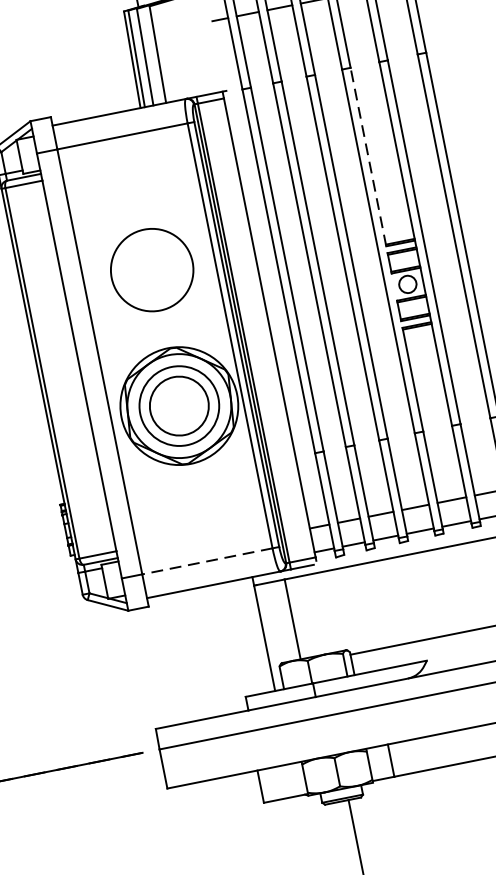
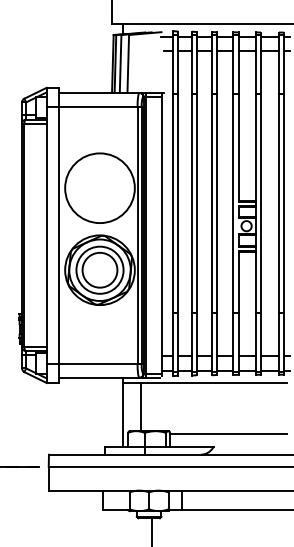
line: (368, 156) -> (238, 147), dashed -> solid
circle: (151, 270) -> (99, 188), size x1.43
line: (206, 561) -> (97, 363), dashed -> solid

